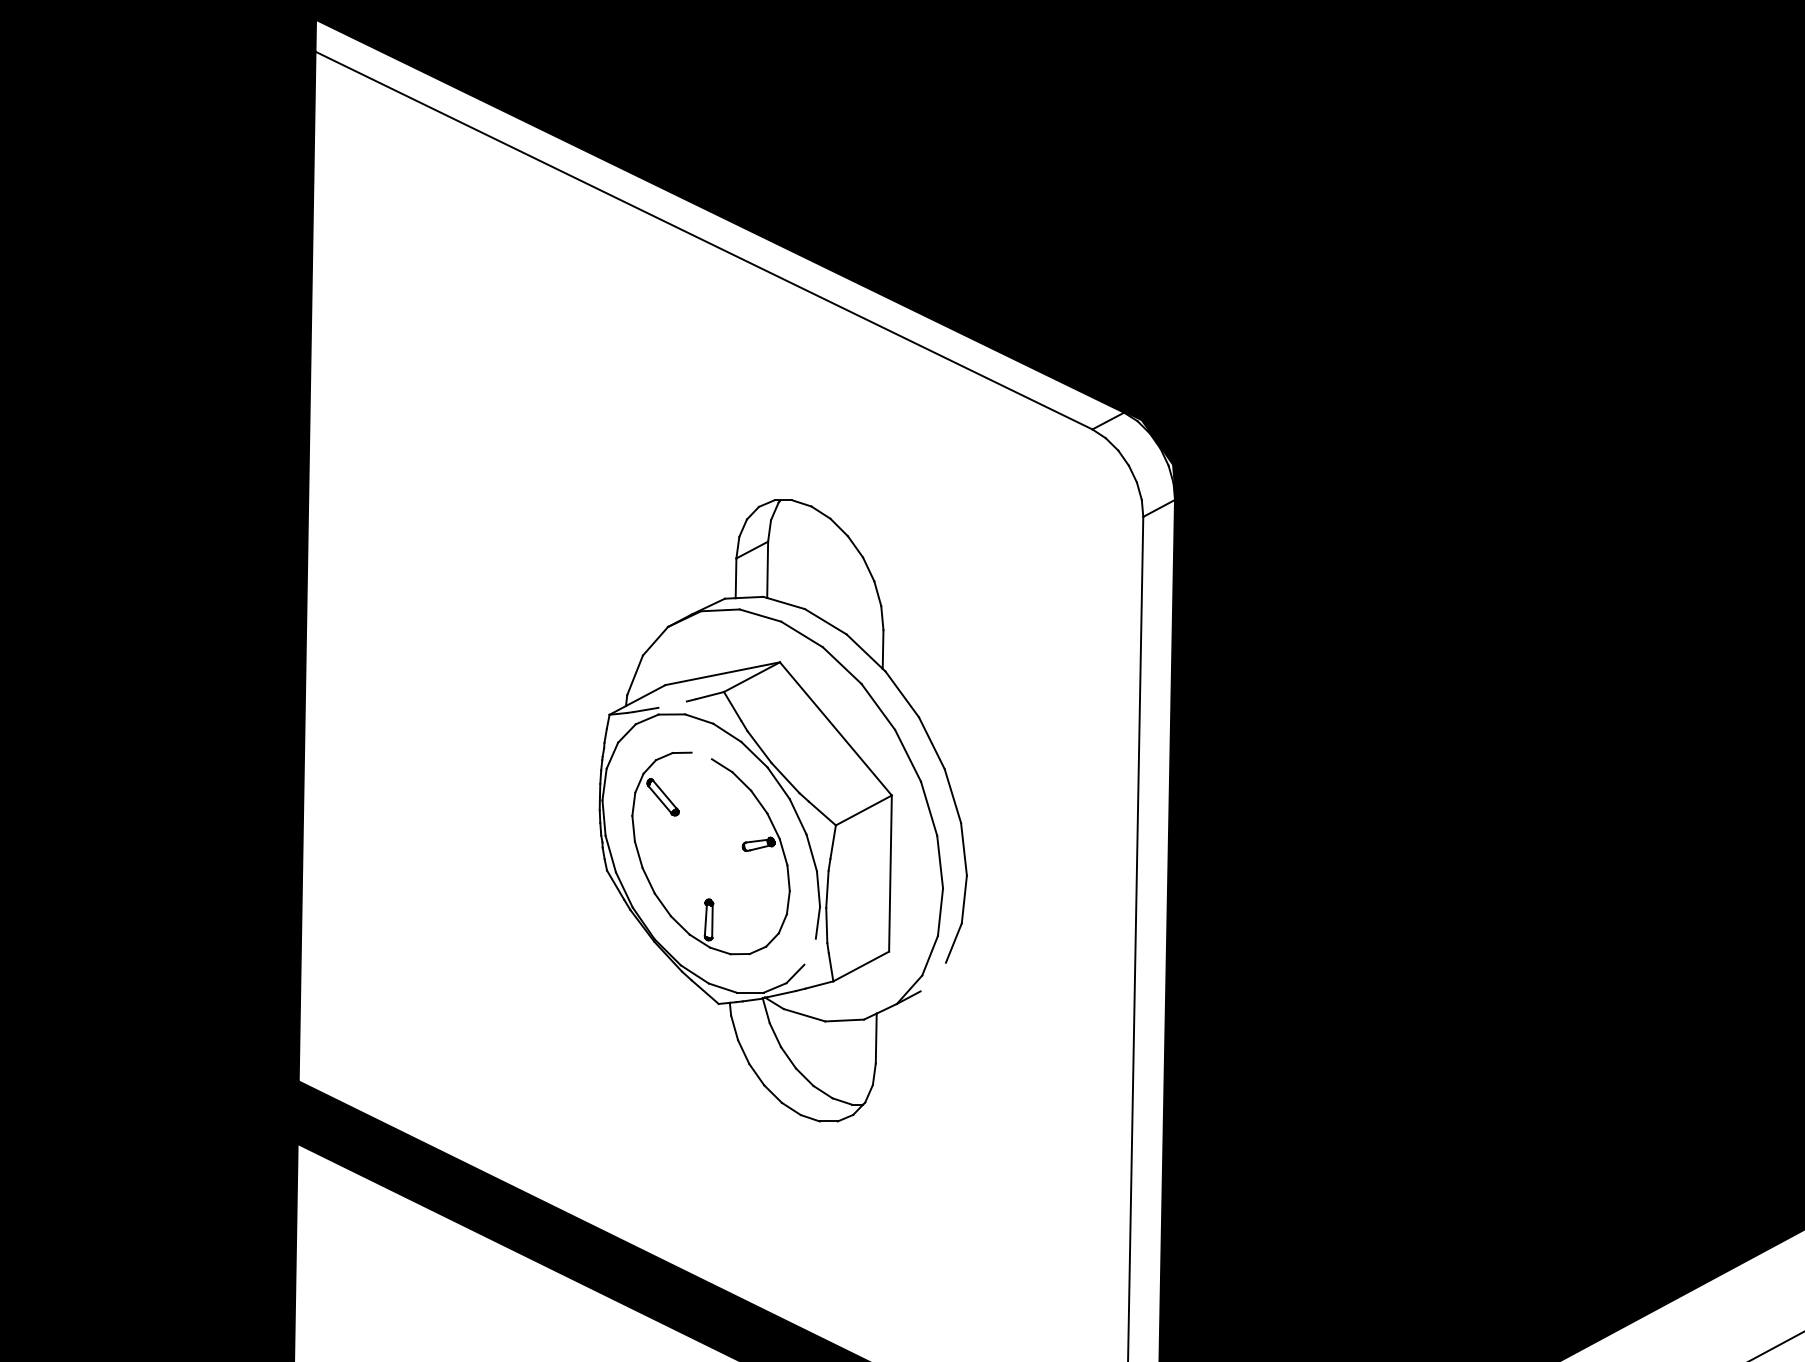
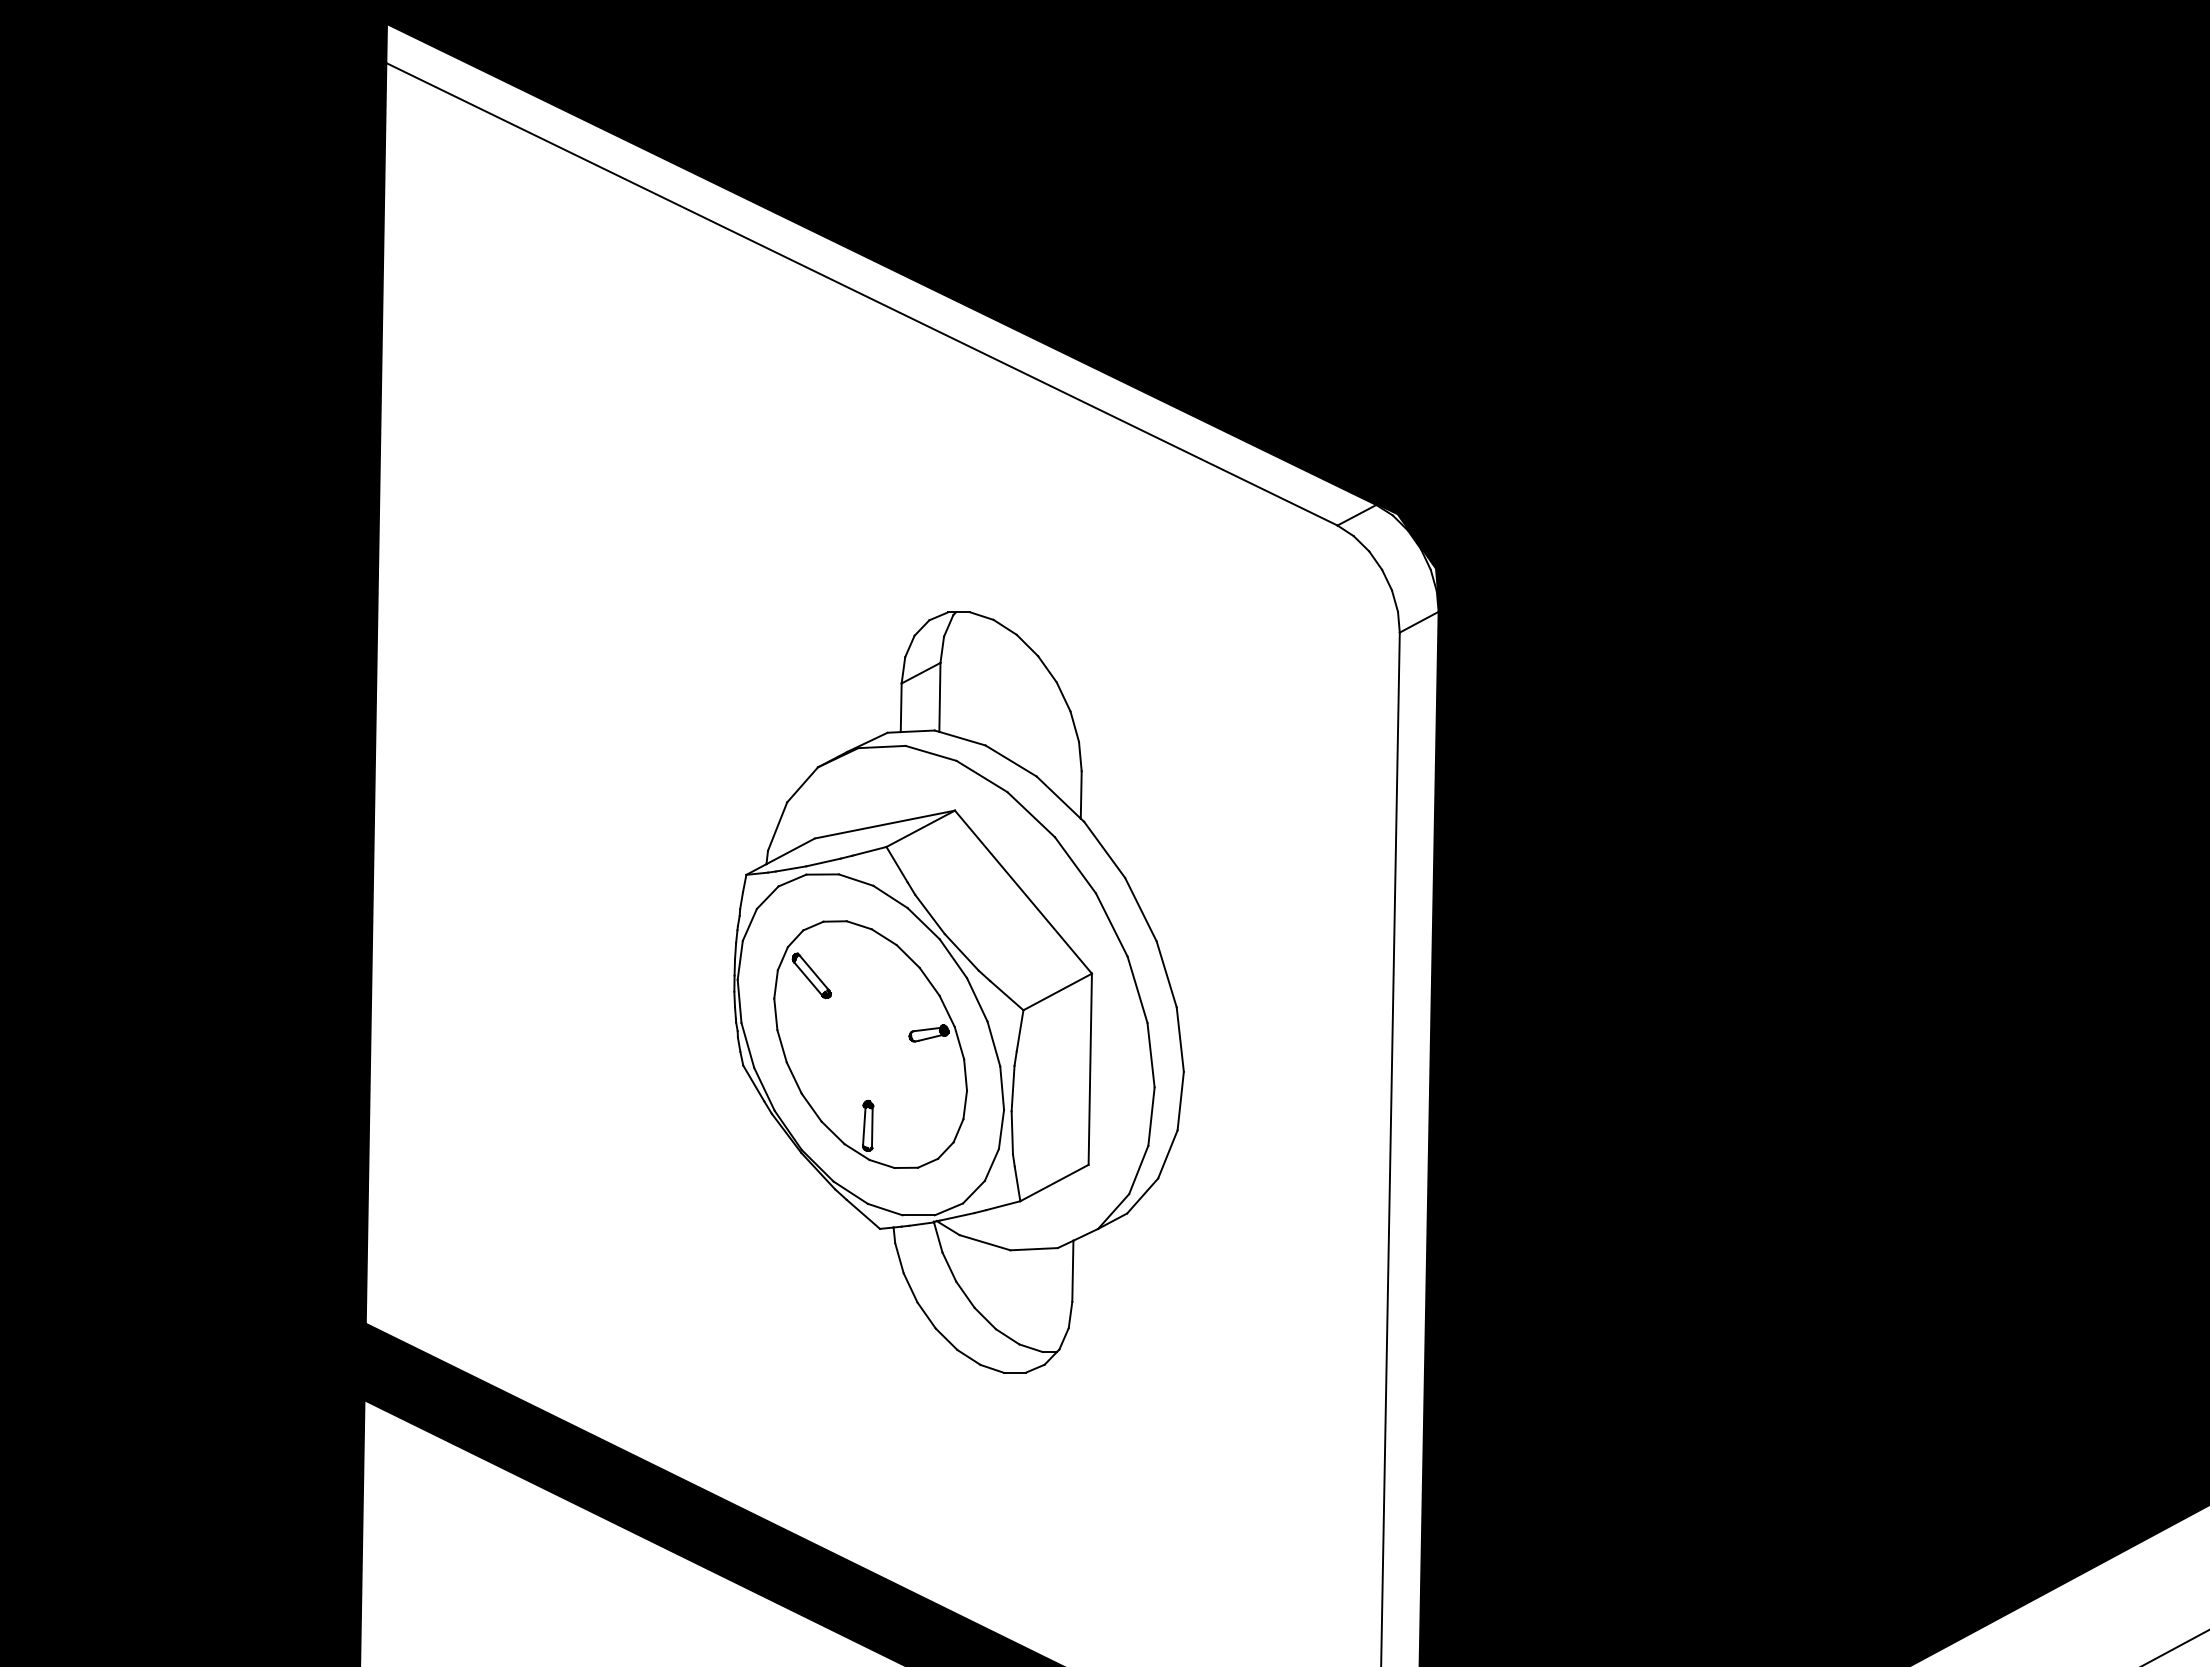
line: (672, 704) -> (823, 862), added
line: (701, 756) -> (858, 925), added
line: (809, 951) -> (991, 1164), added
line: (933, 976) -> (1142, 1195), added

